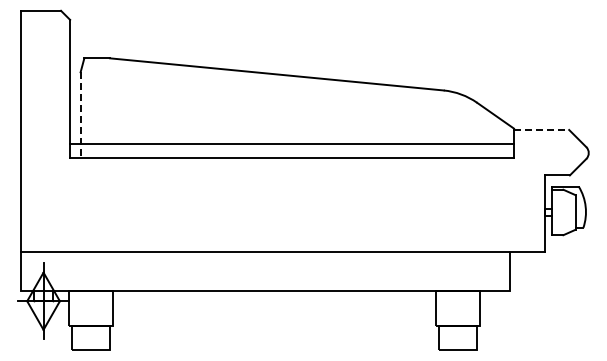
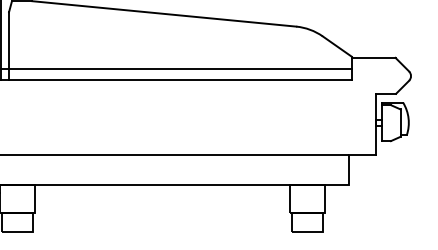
line: (80, 115) -> (8, 46), dashed -> solid
line: (541, 129) -> (373, 57), dashed -> solid

